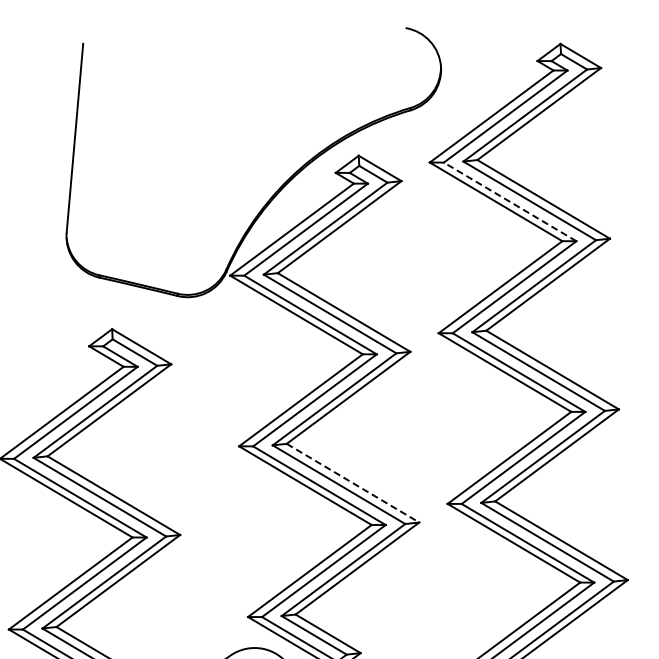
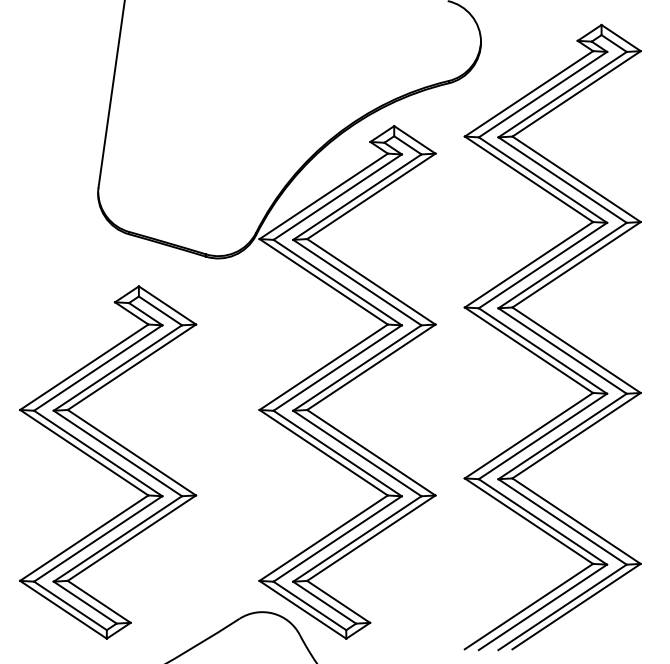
line: (509, 201) -> (542, 179), dashed -> solid
line: (353, 483) -> (371, 453), dashed -> solid

